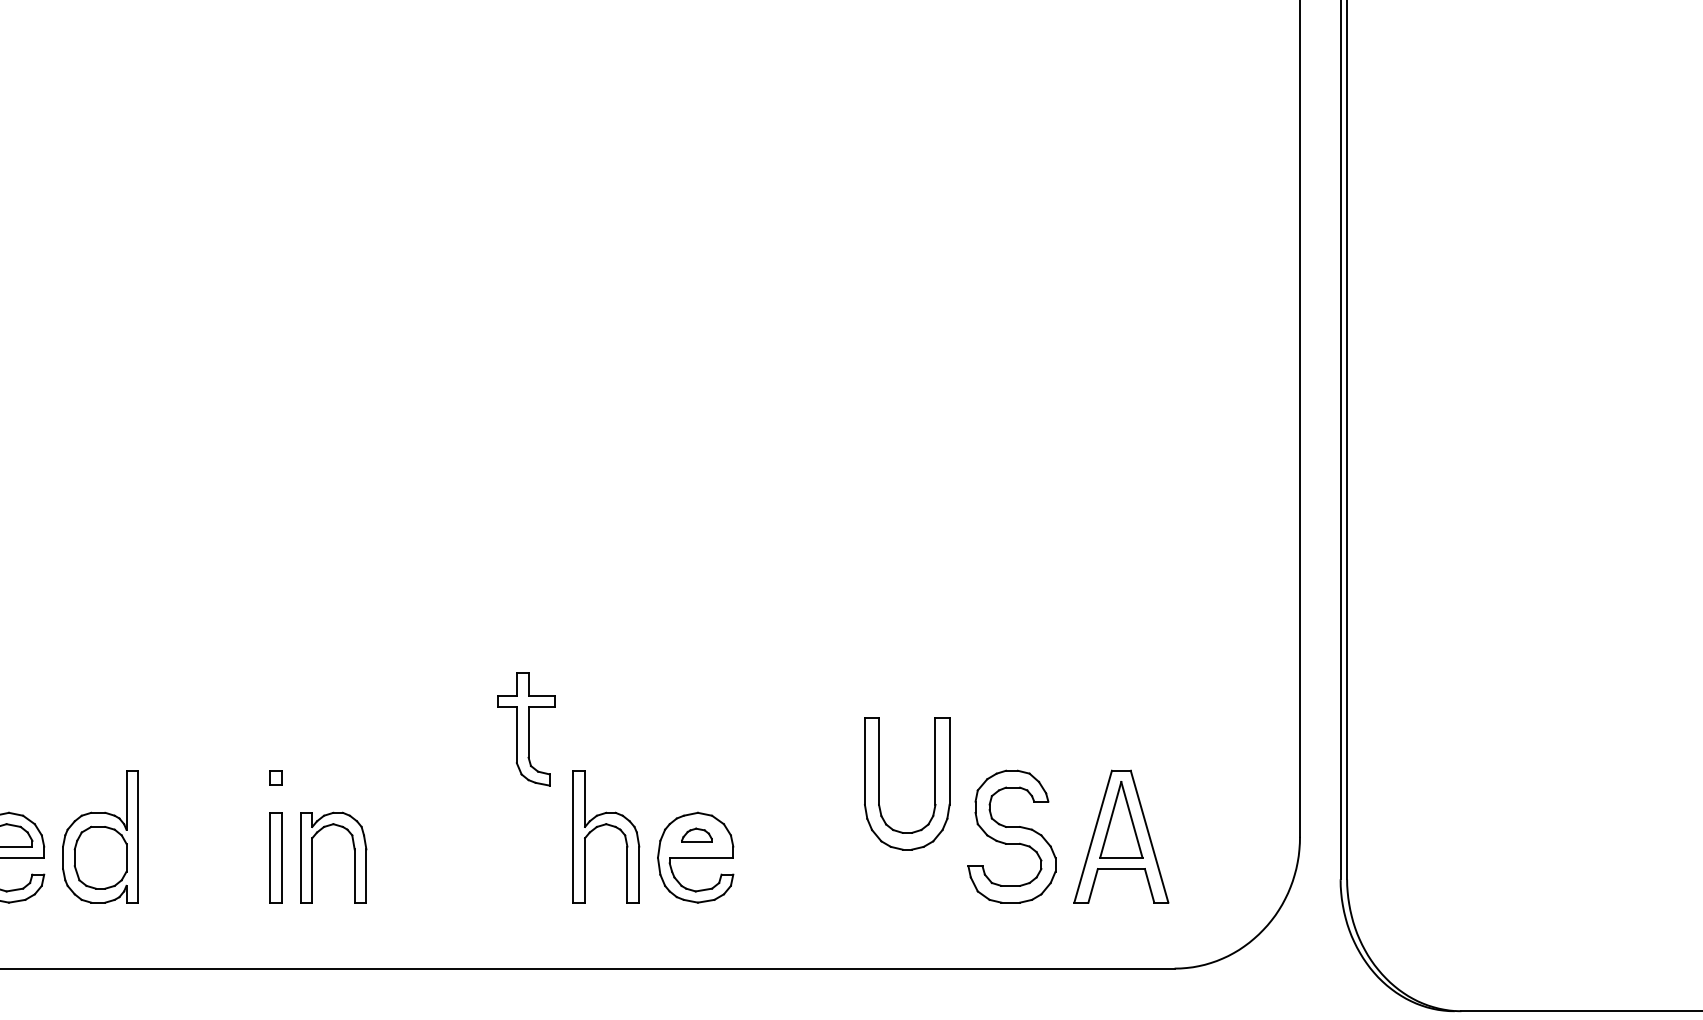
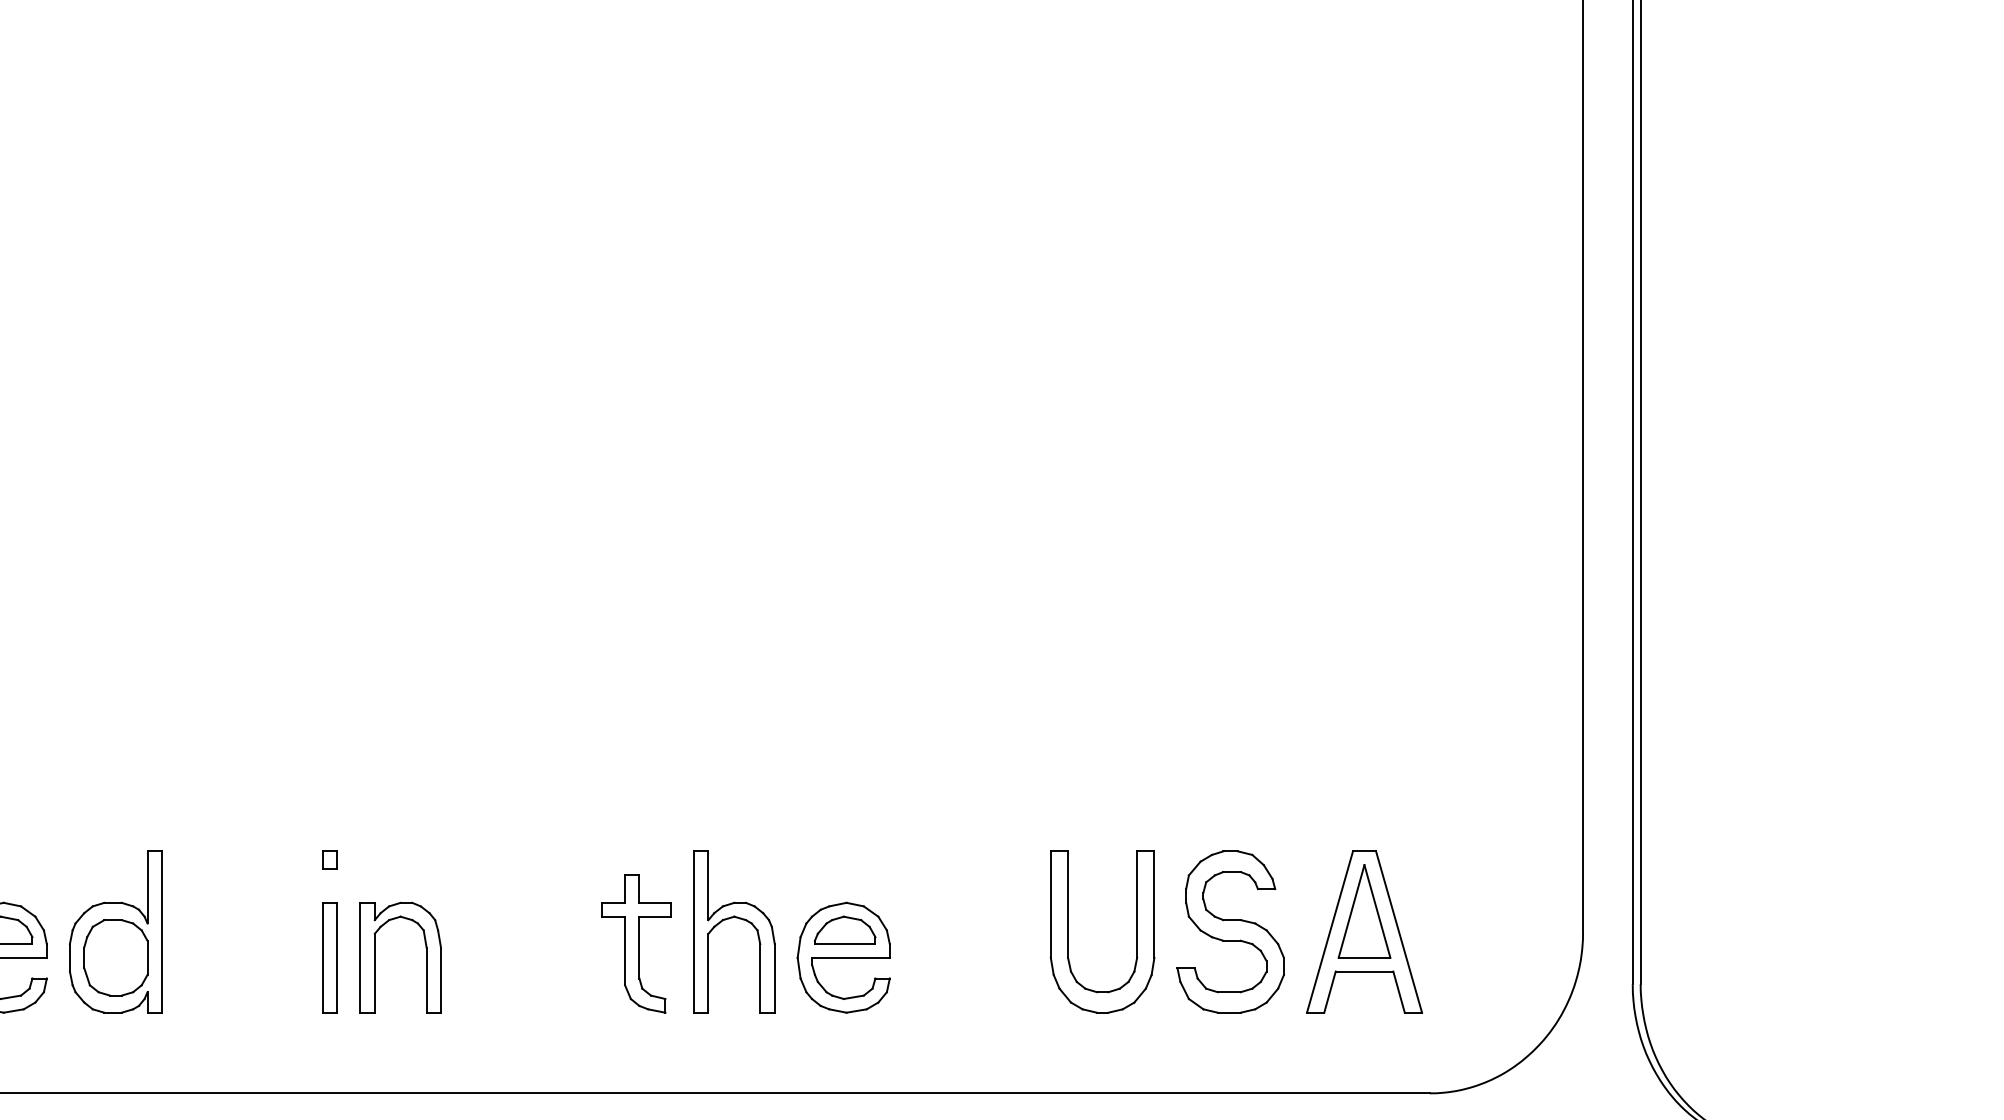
part: (526, 729) -> (636, 944), moved
part: (934, 783) -> (1135, 931), moved
part: (696, 835) -> (844, 930), size x1.67

